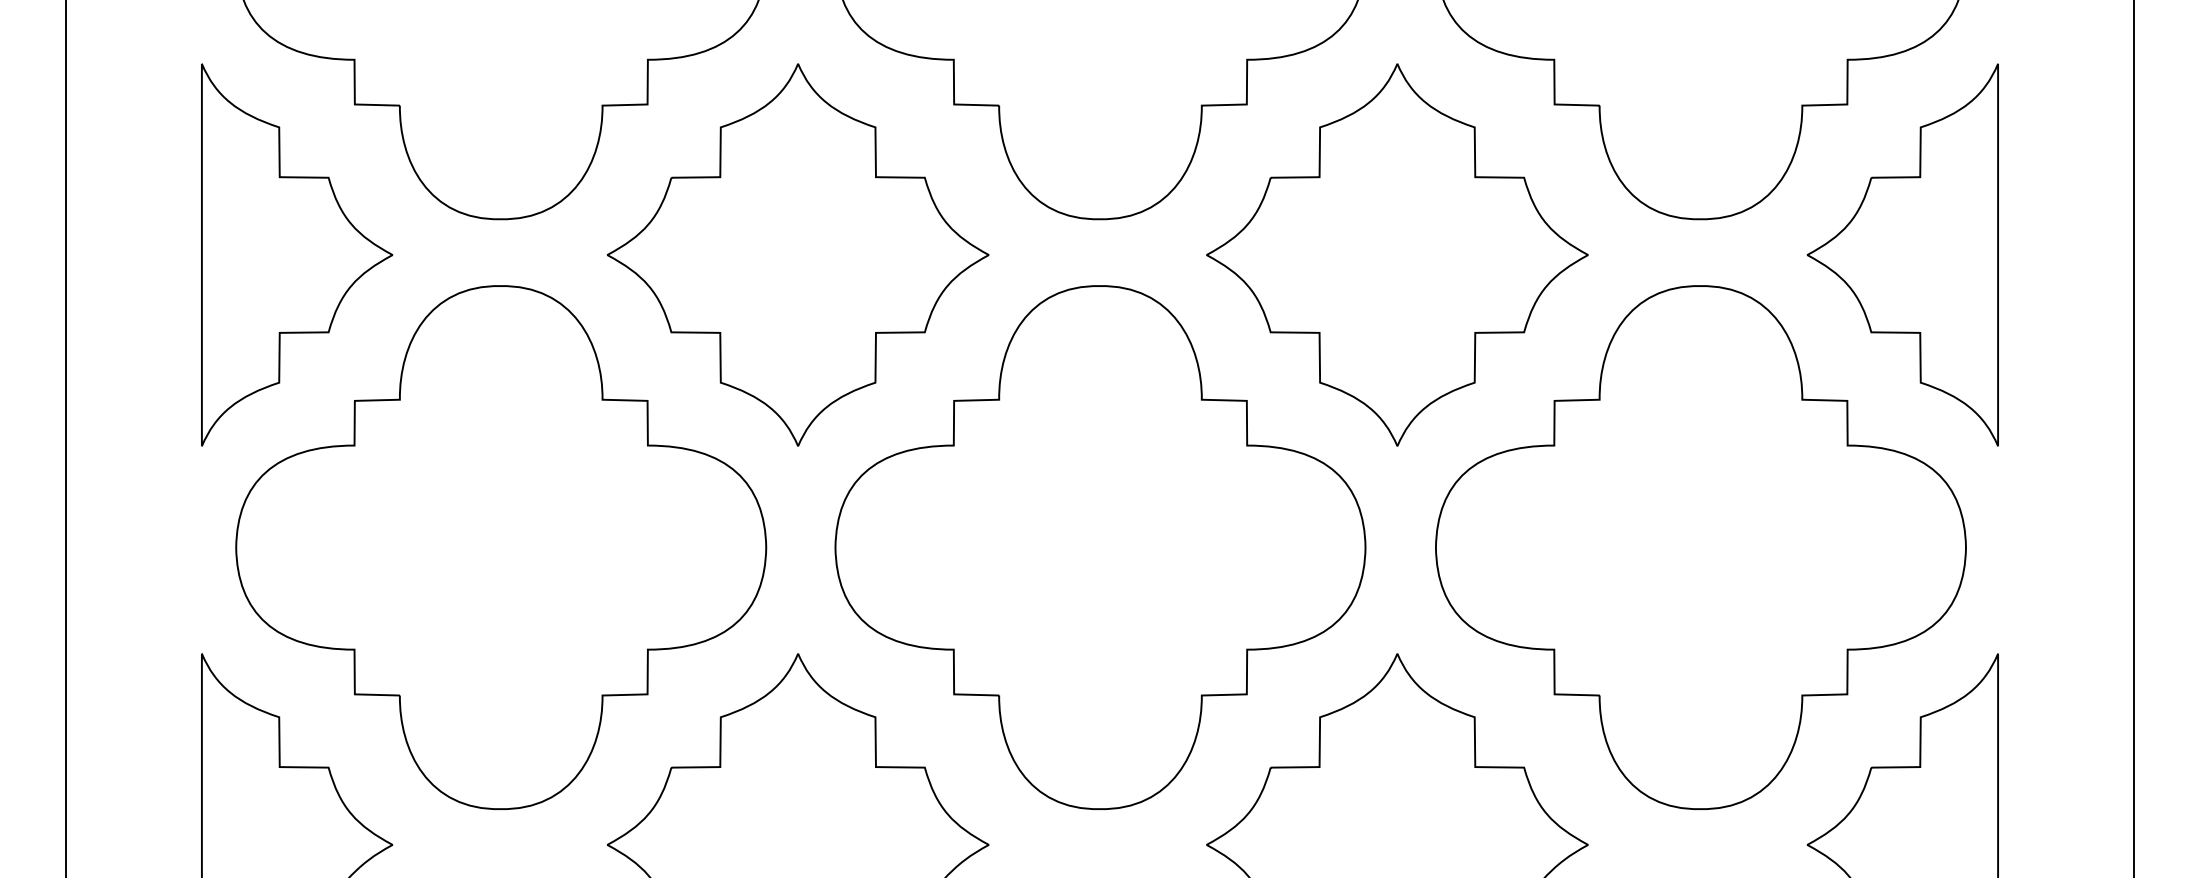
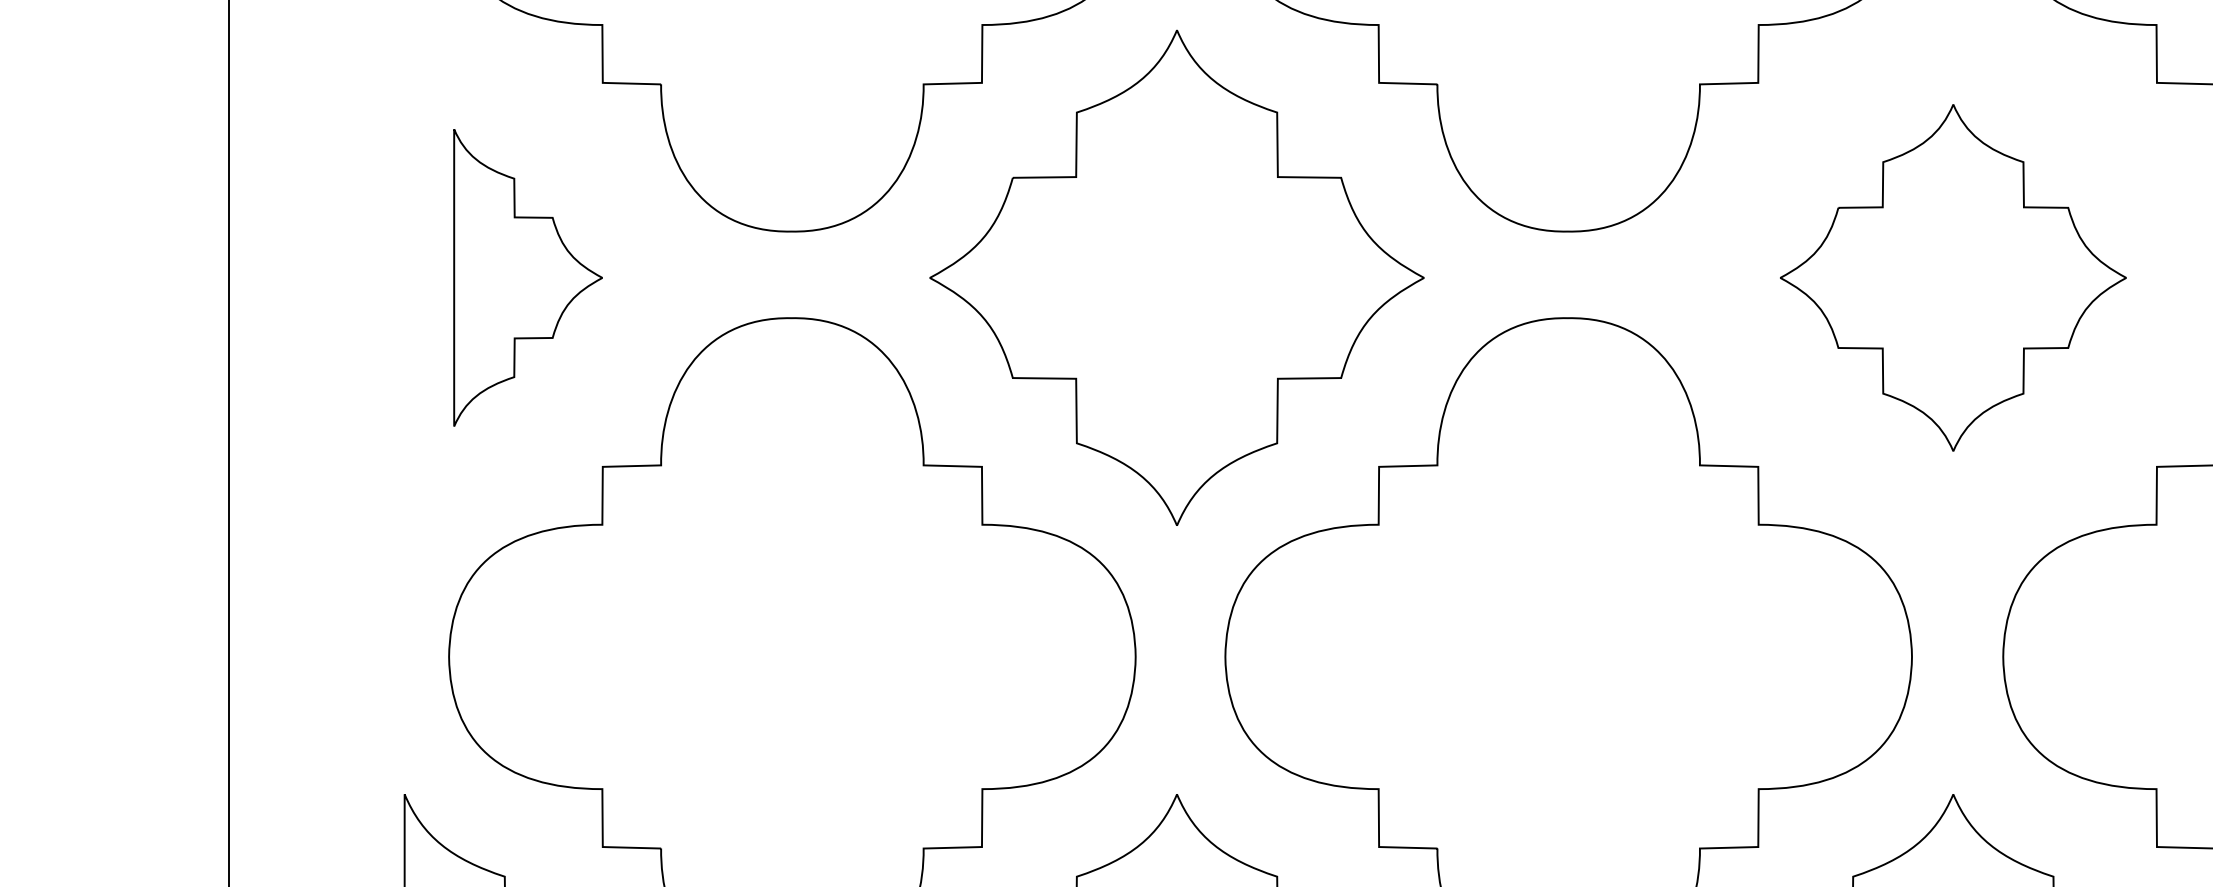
part: (297, 254) -> (528, 277), size x0.6
part: (1397, 254) -> (1953, 277), size x0.7

